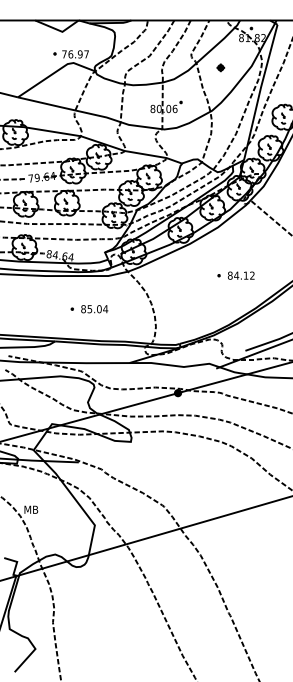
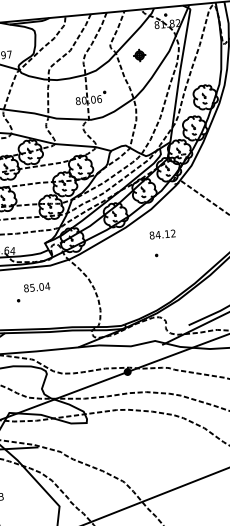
part: (220, 67) -> (139, 55), size x1.6
text: (241, 275) -> (162, 234), moved
text: (94, 309) -> (36, 287), moved

